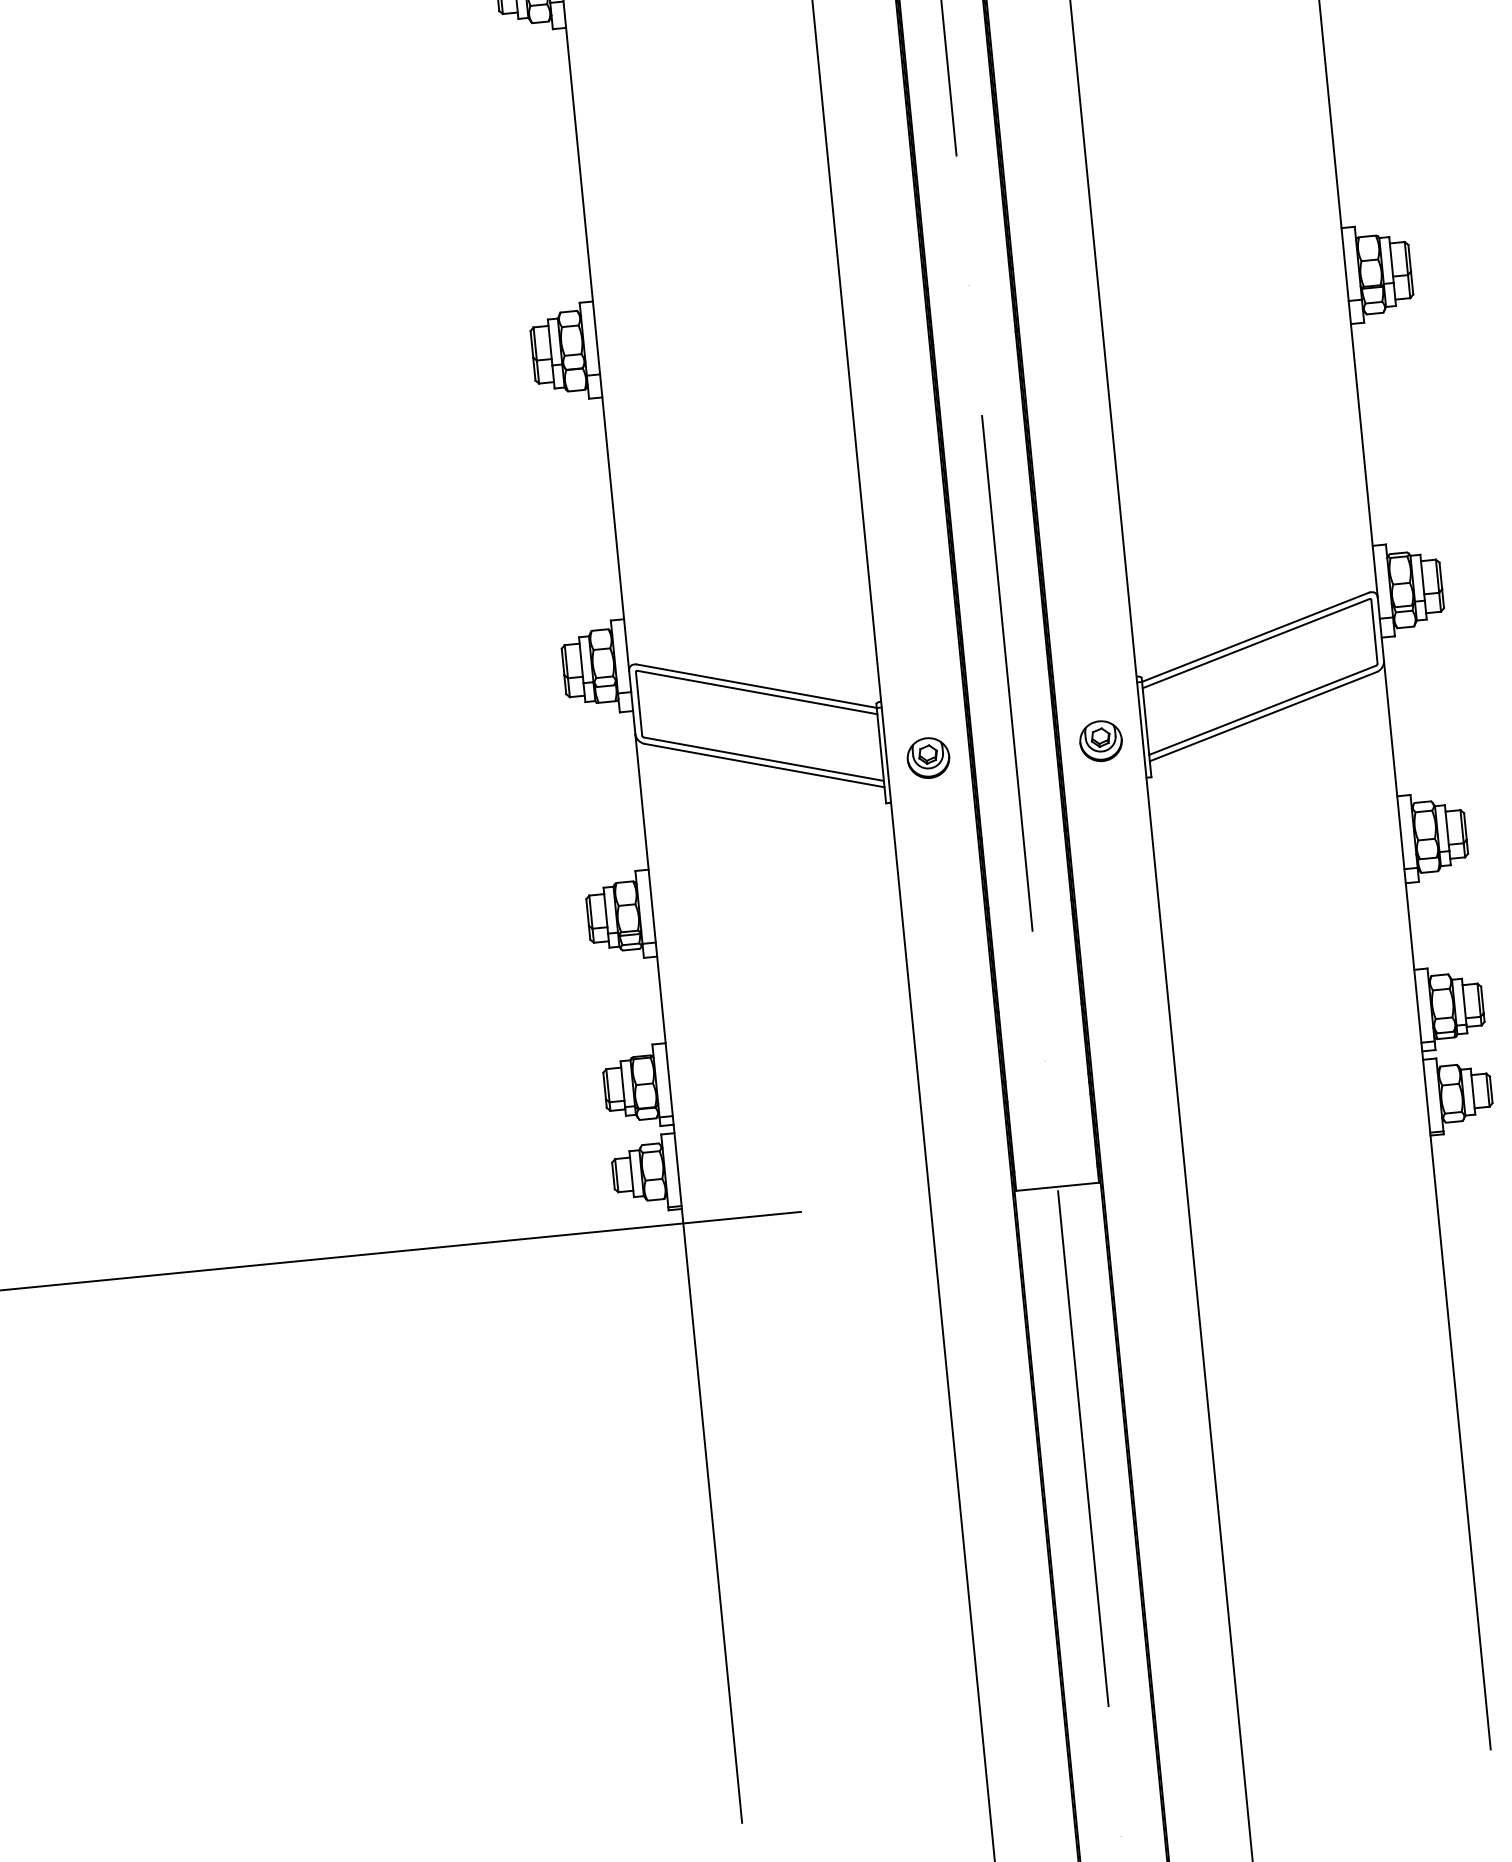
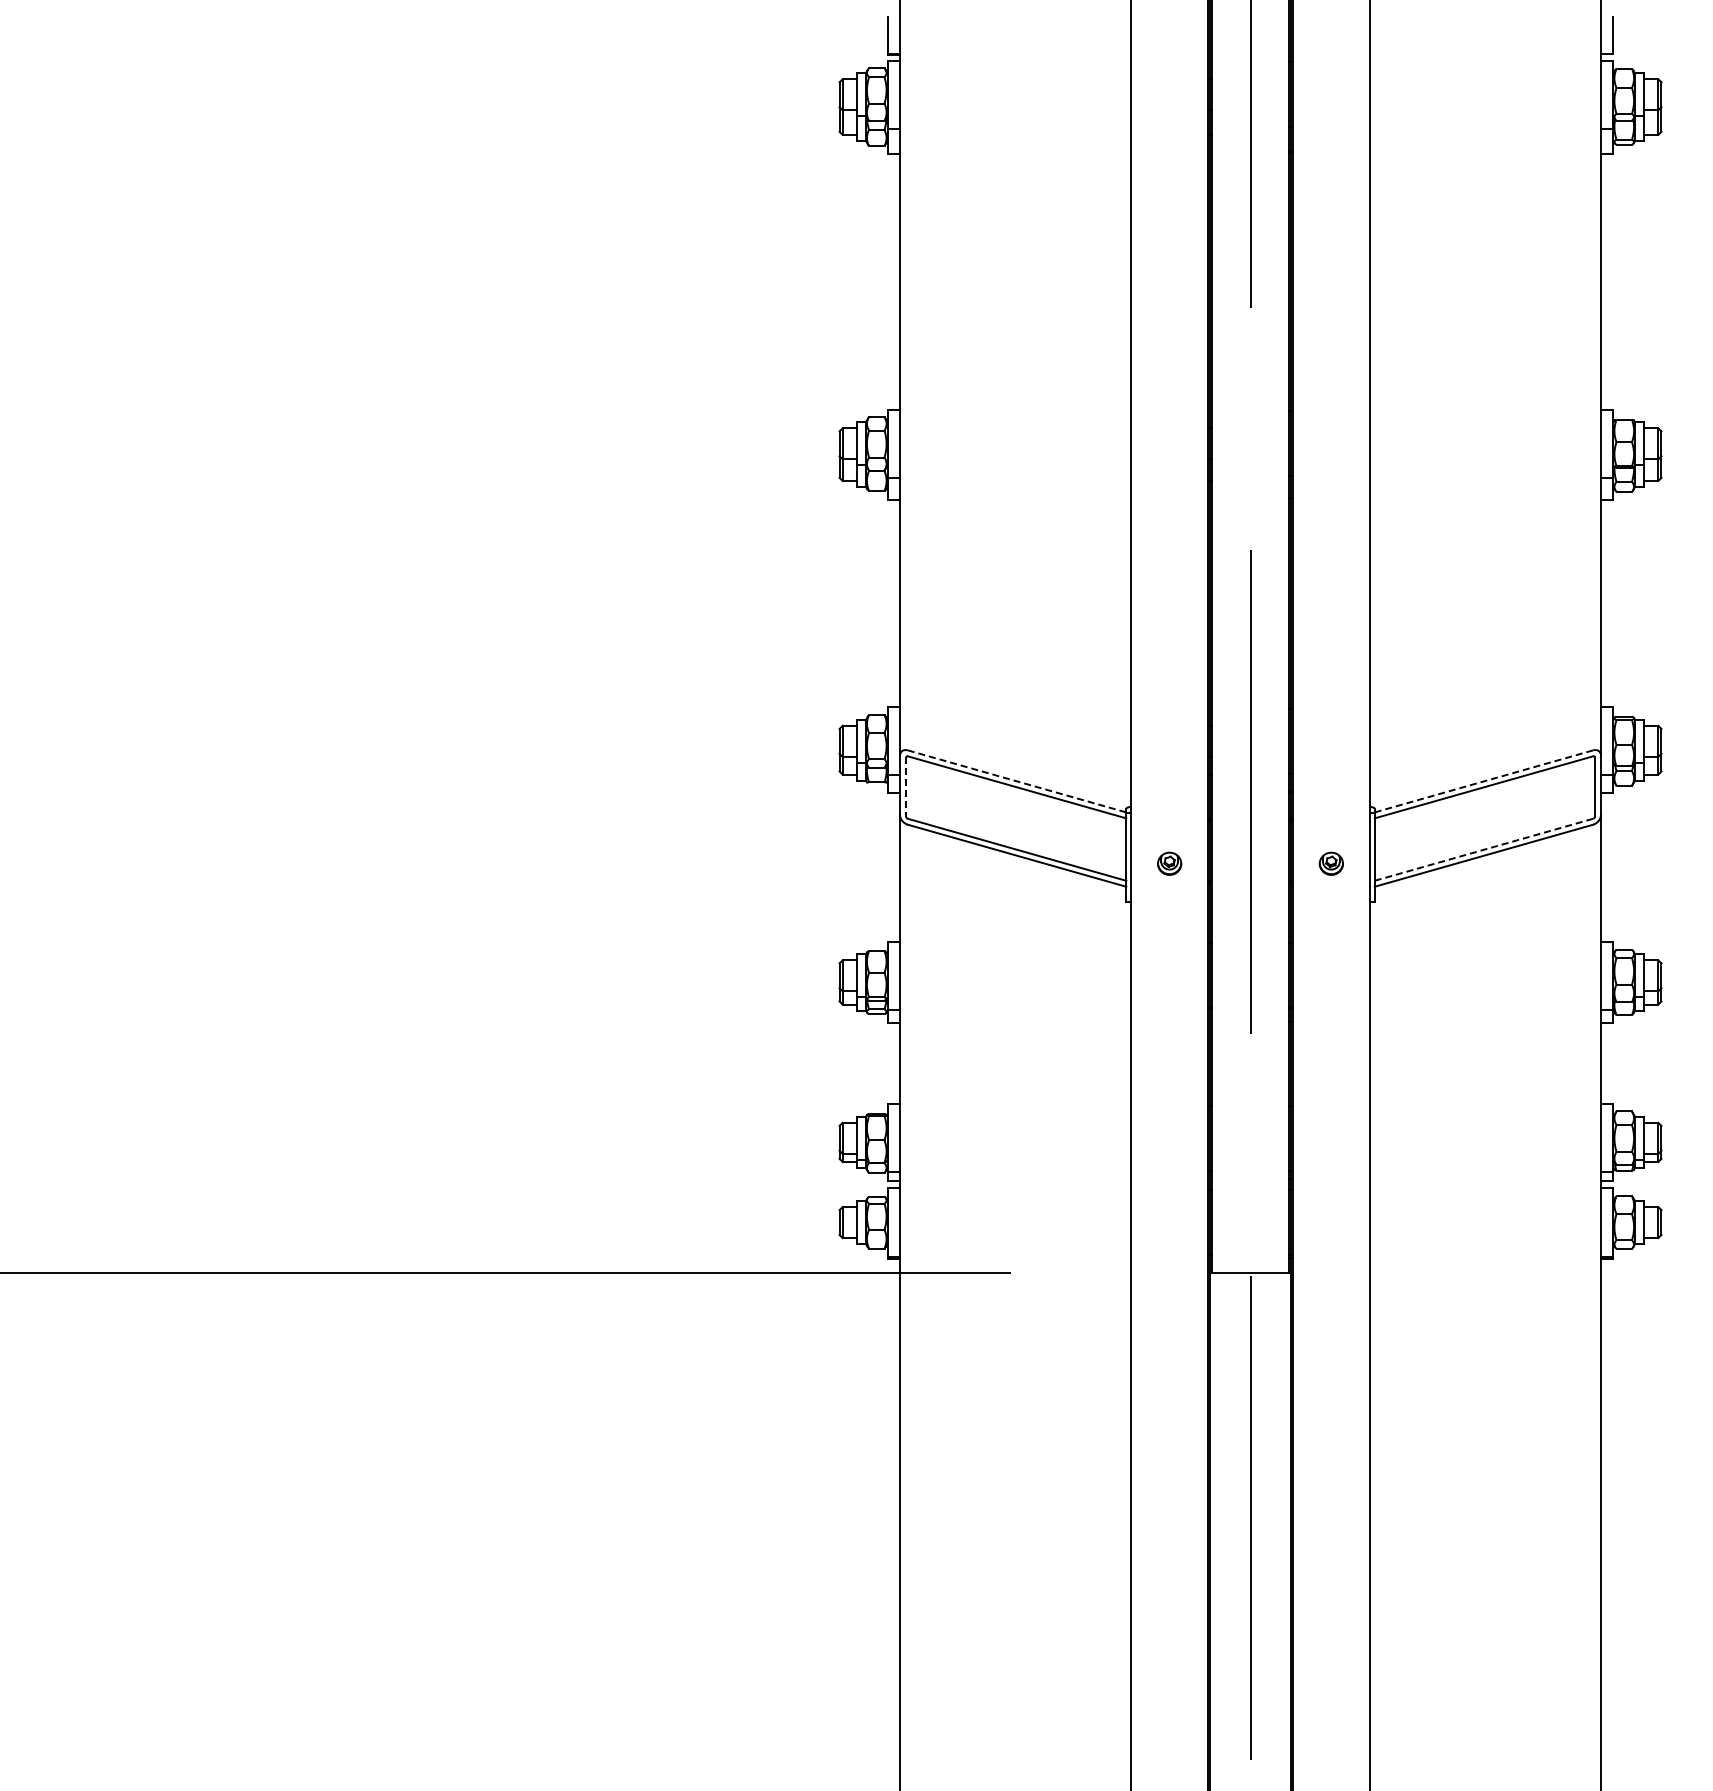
line: (1254, 637) -> (1483, 781), solid -> dashed
line: (757, 686) -> (1017, 781), solid -> dashed
line: (639, 704) -> (906, 787), solid -> dashed
line: (1262, 710) -> (1483, 849), solid -> dashed
part: (1101, 740) -> (1331, 863), size x0.6
part: (928, 757) -> (1169, 863), size x0.6

